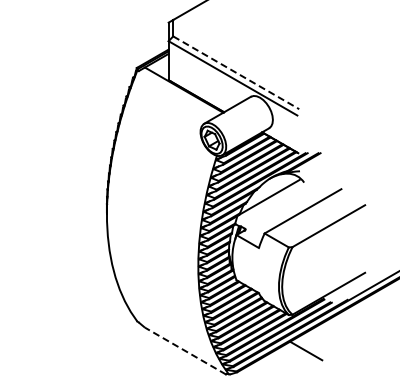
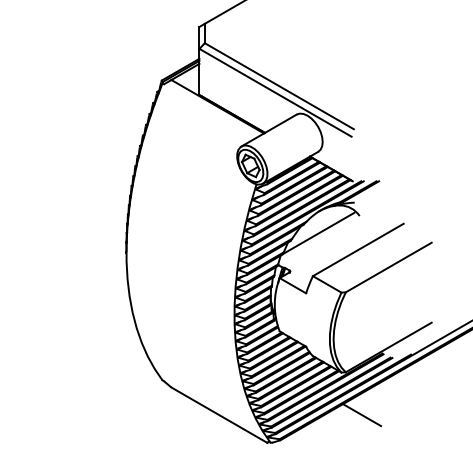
line: (236, 72) -> (279, 85), dashed -> solid
line: (185, 351) -> (219, 415), dashed -> solid

